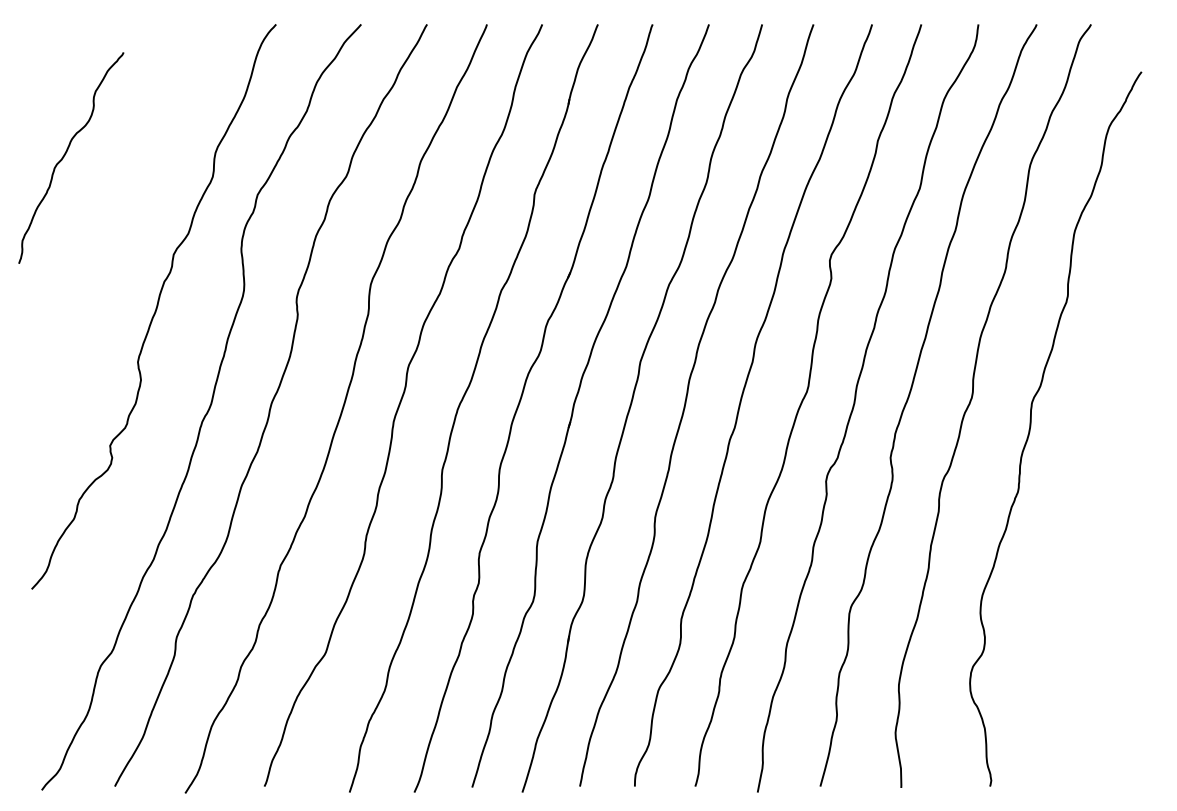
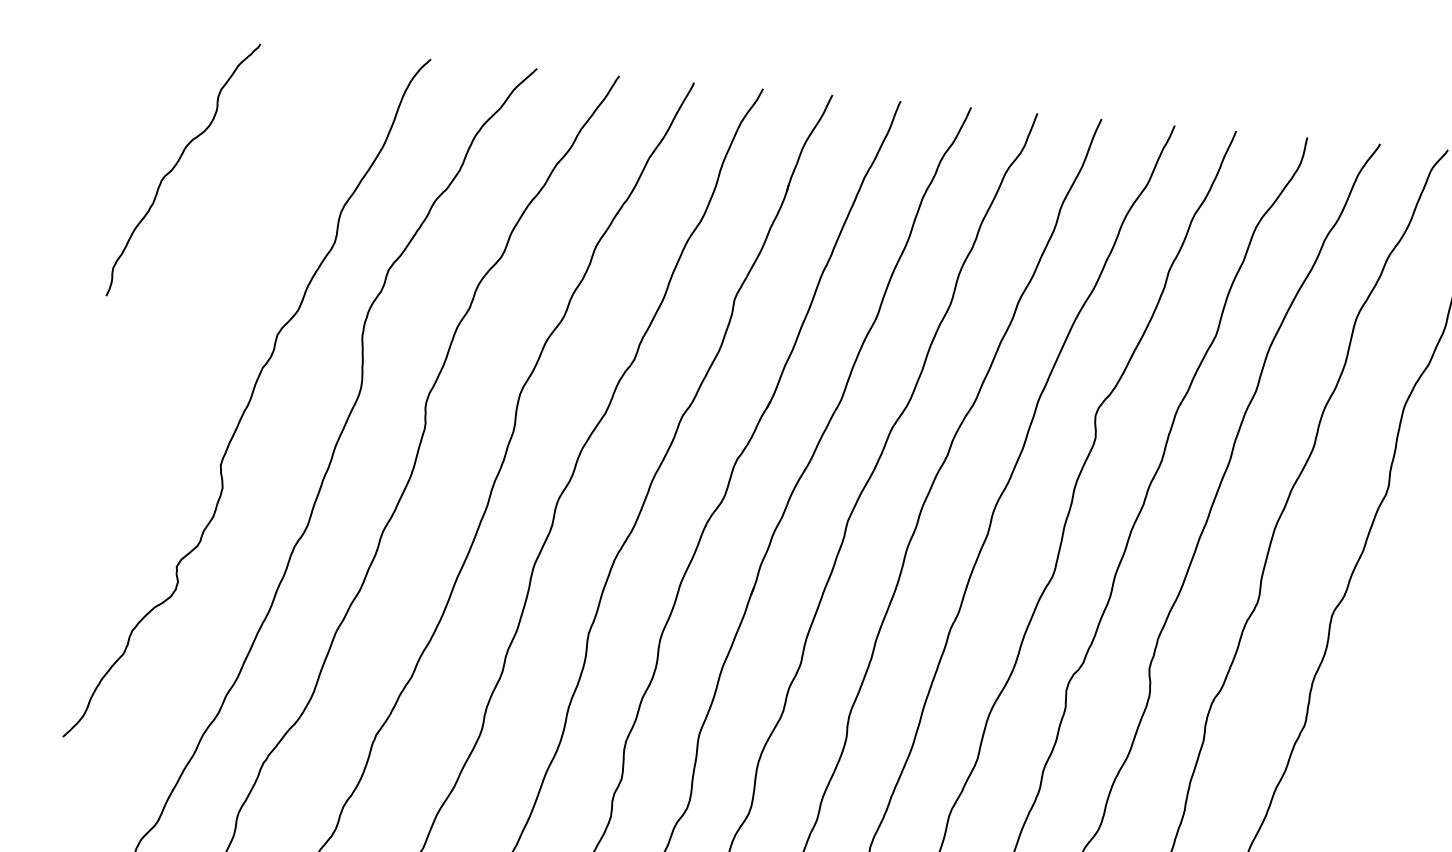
curve: (65, 155) -> (176, 166), moved

